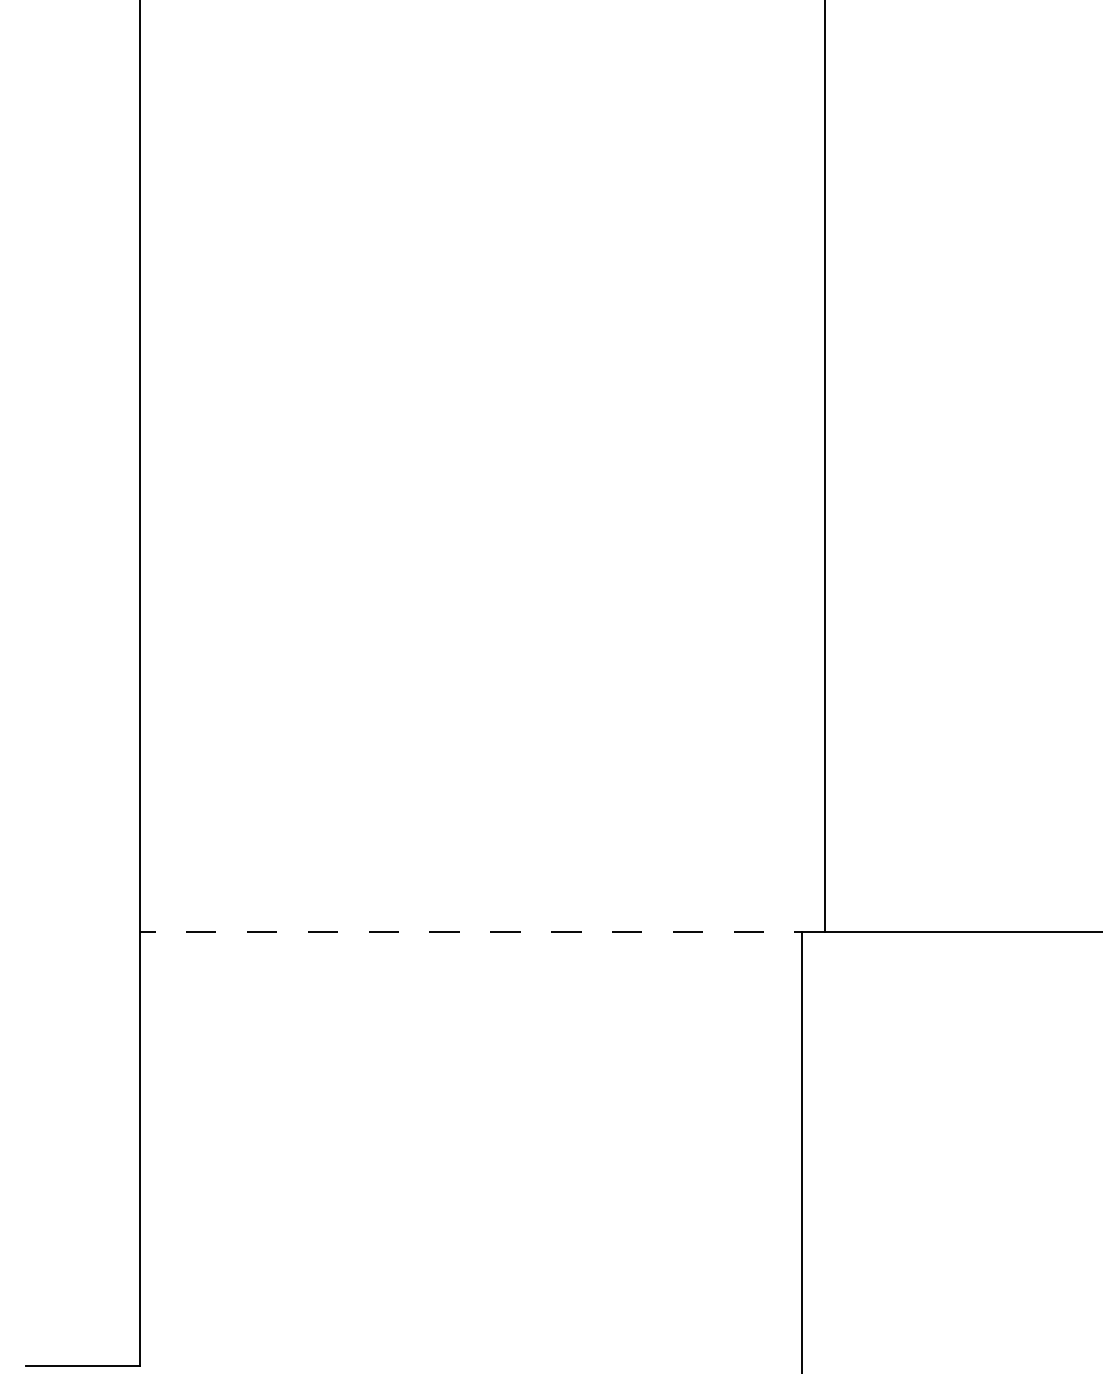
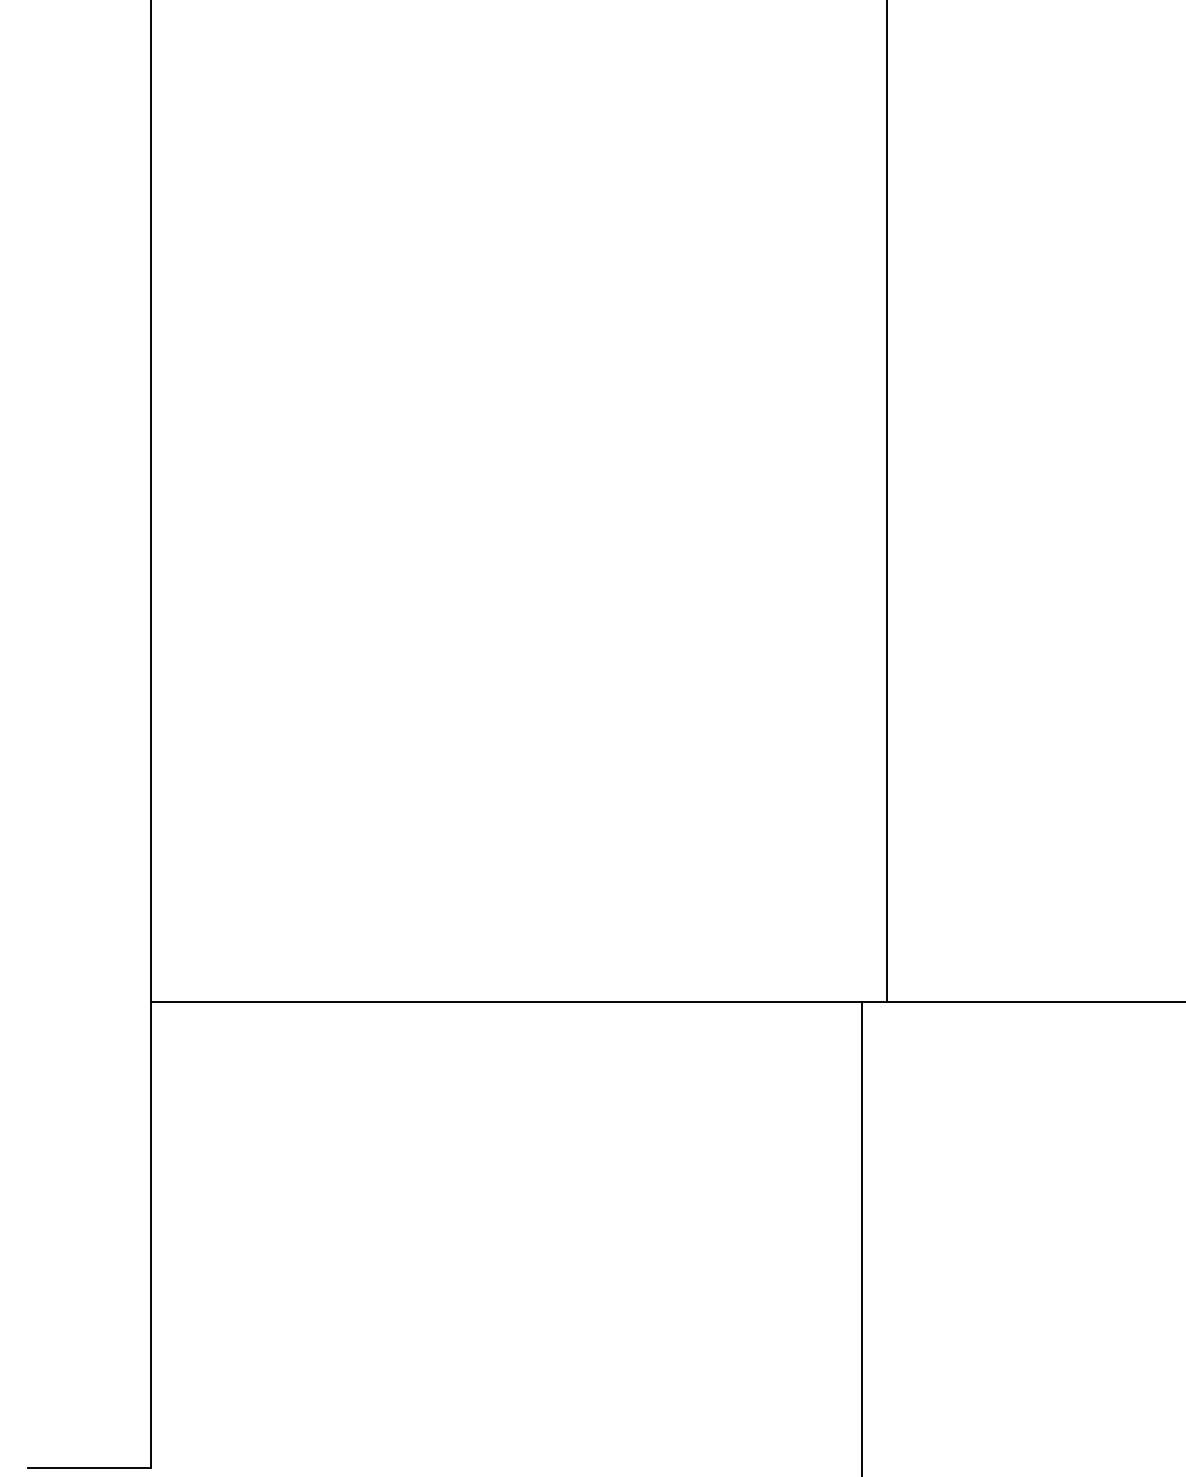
line: (482, 932) -> (518, 1002), dashed -> solid

